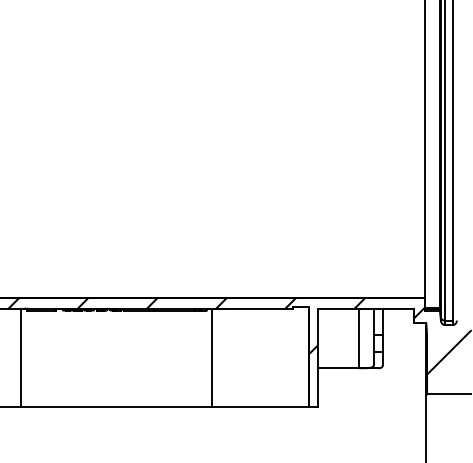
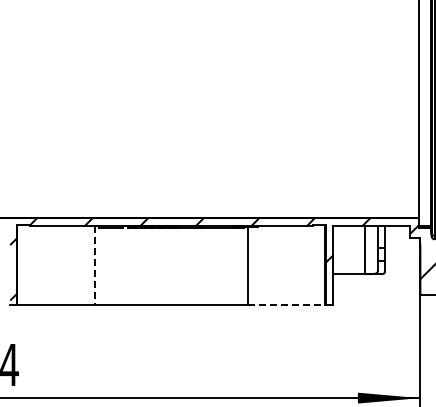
line: (20, 358) -> (94, 266), solid -> dashed
line: (260, 407) -> (286, 305), solid -> dashed

